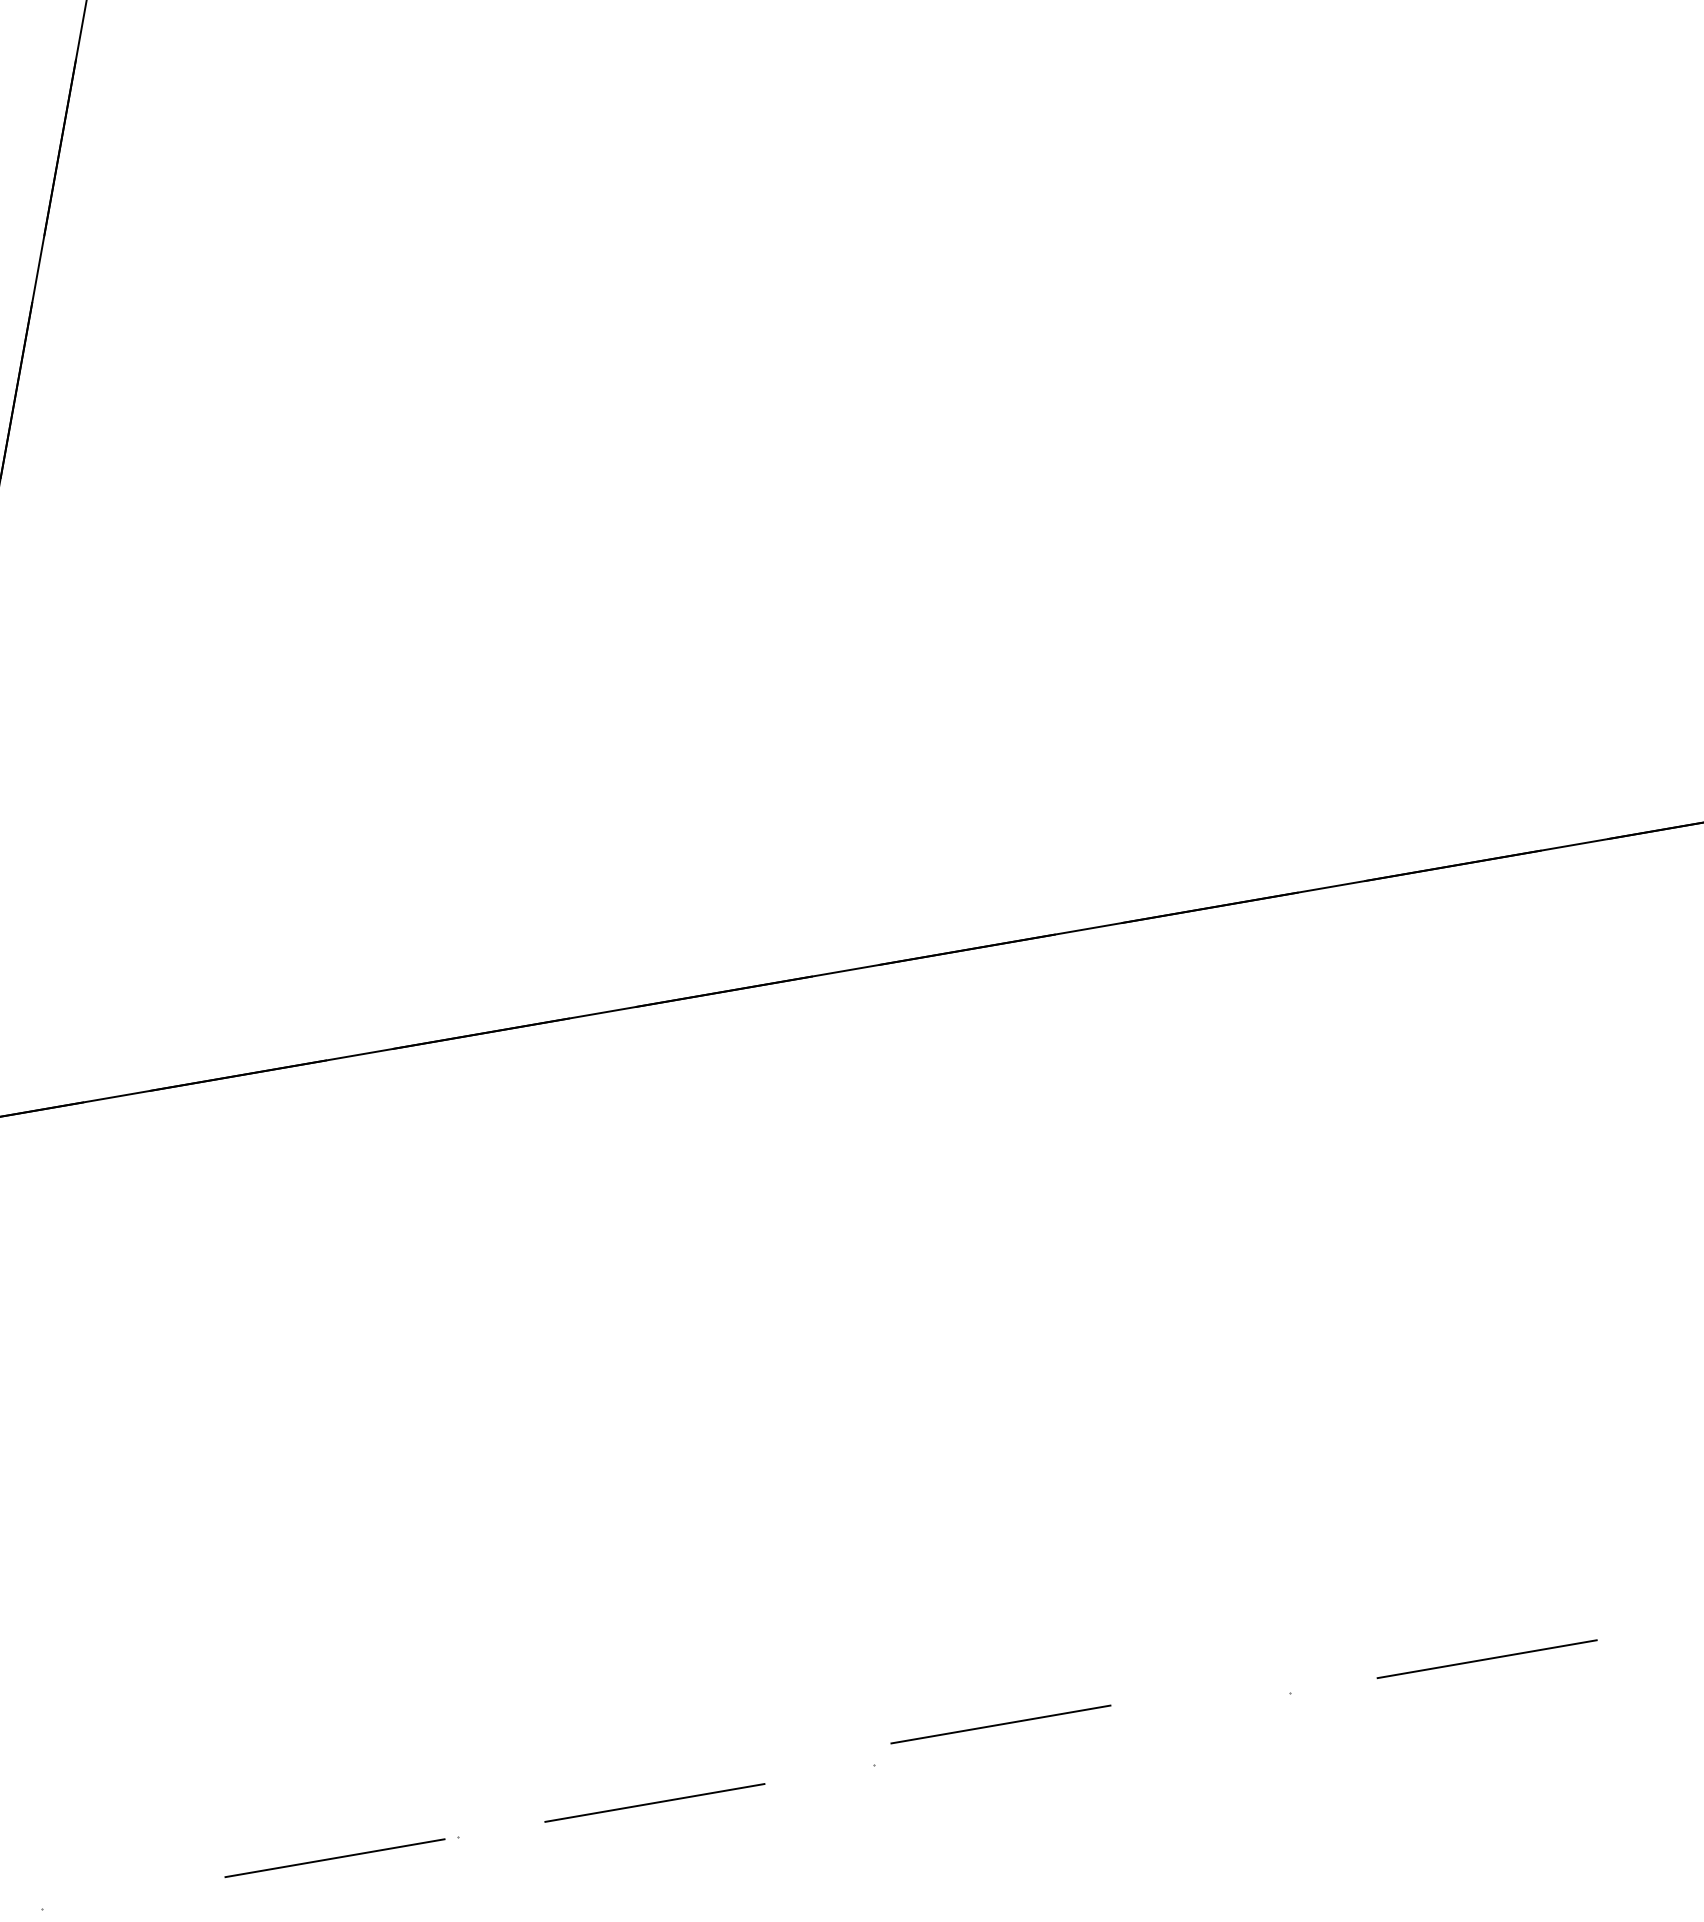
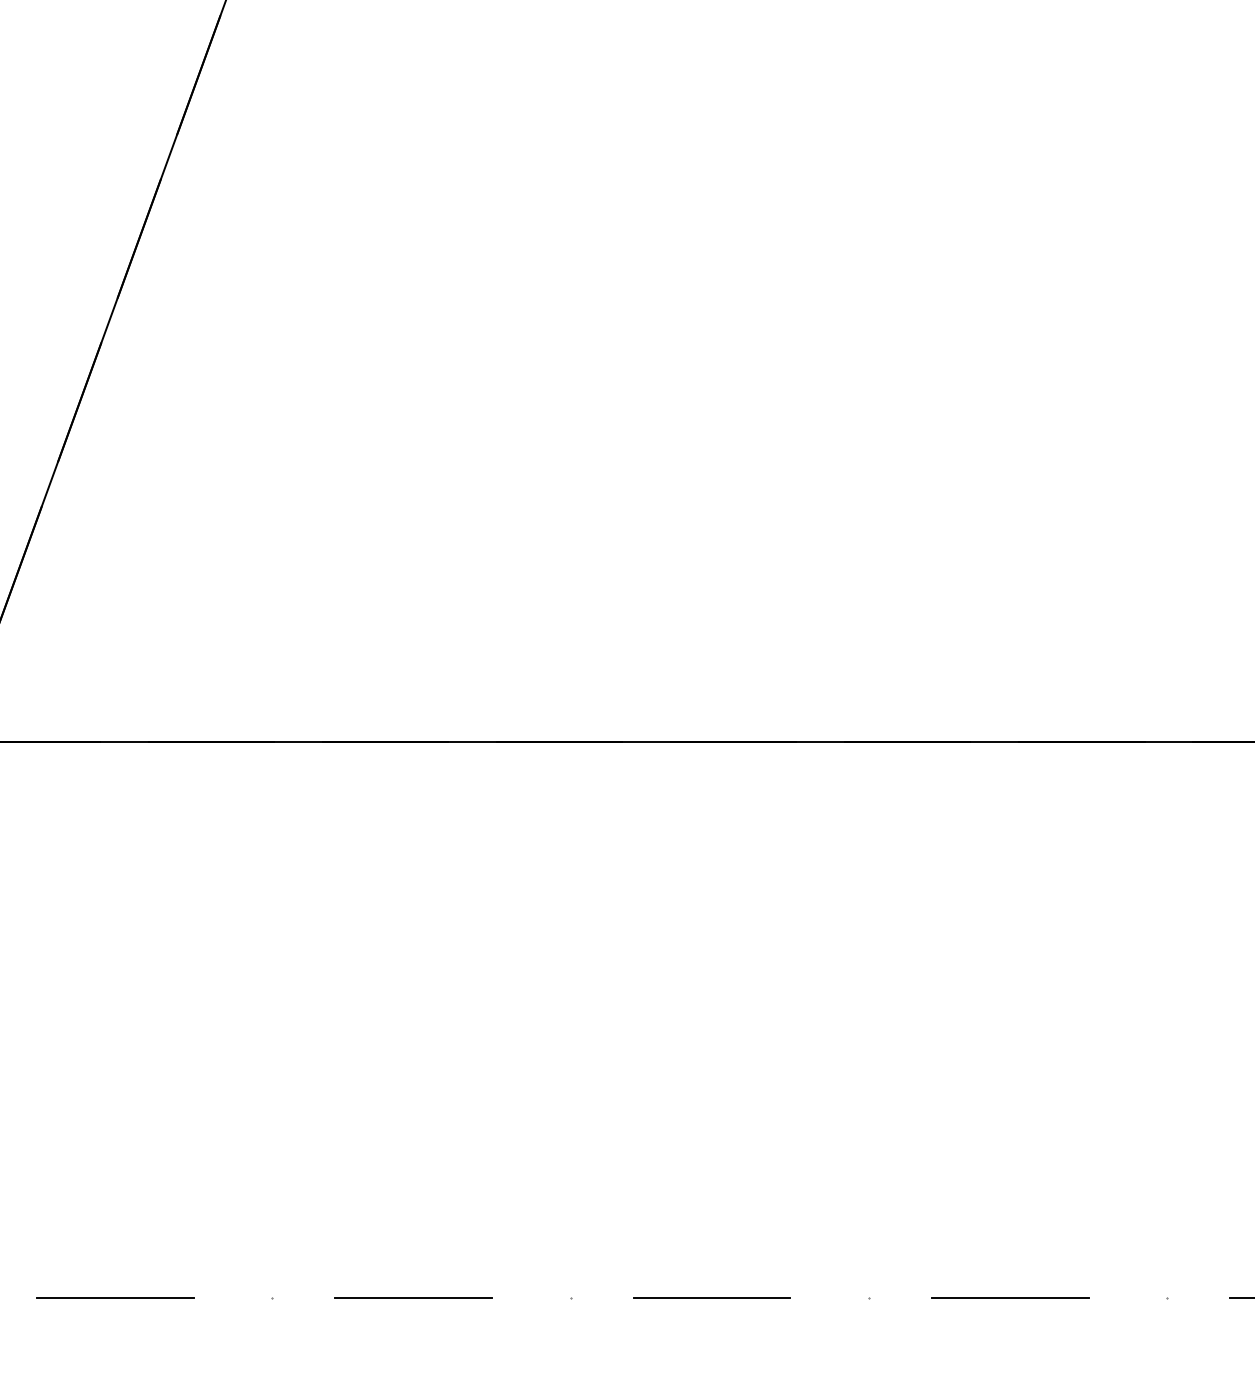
line: (1000, 1723) -> (711, 1297), moved
line: (334, 1856) -> (115, 1297), moved

